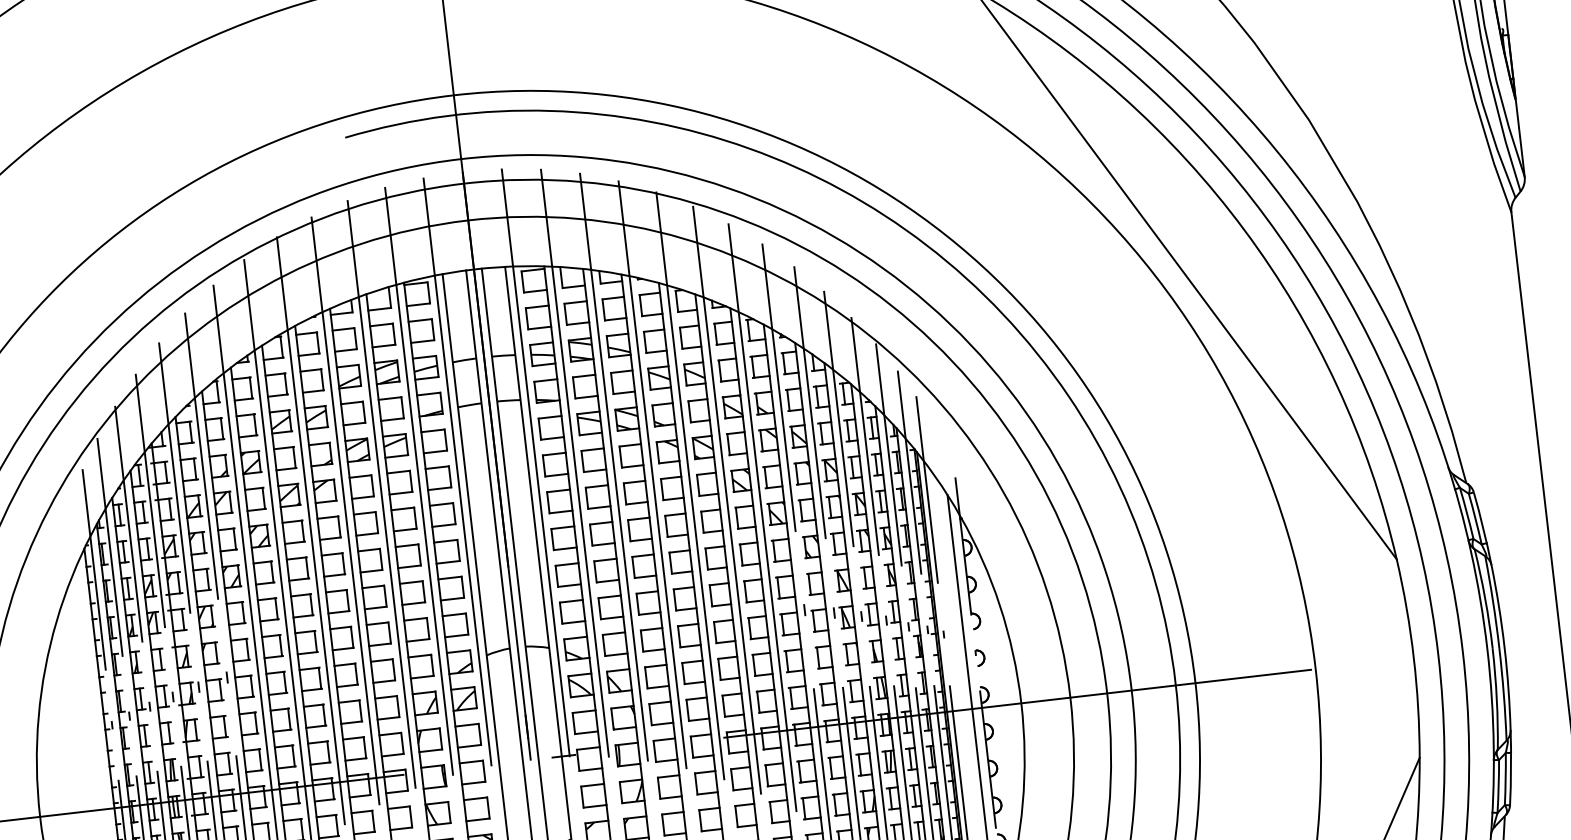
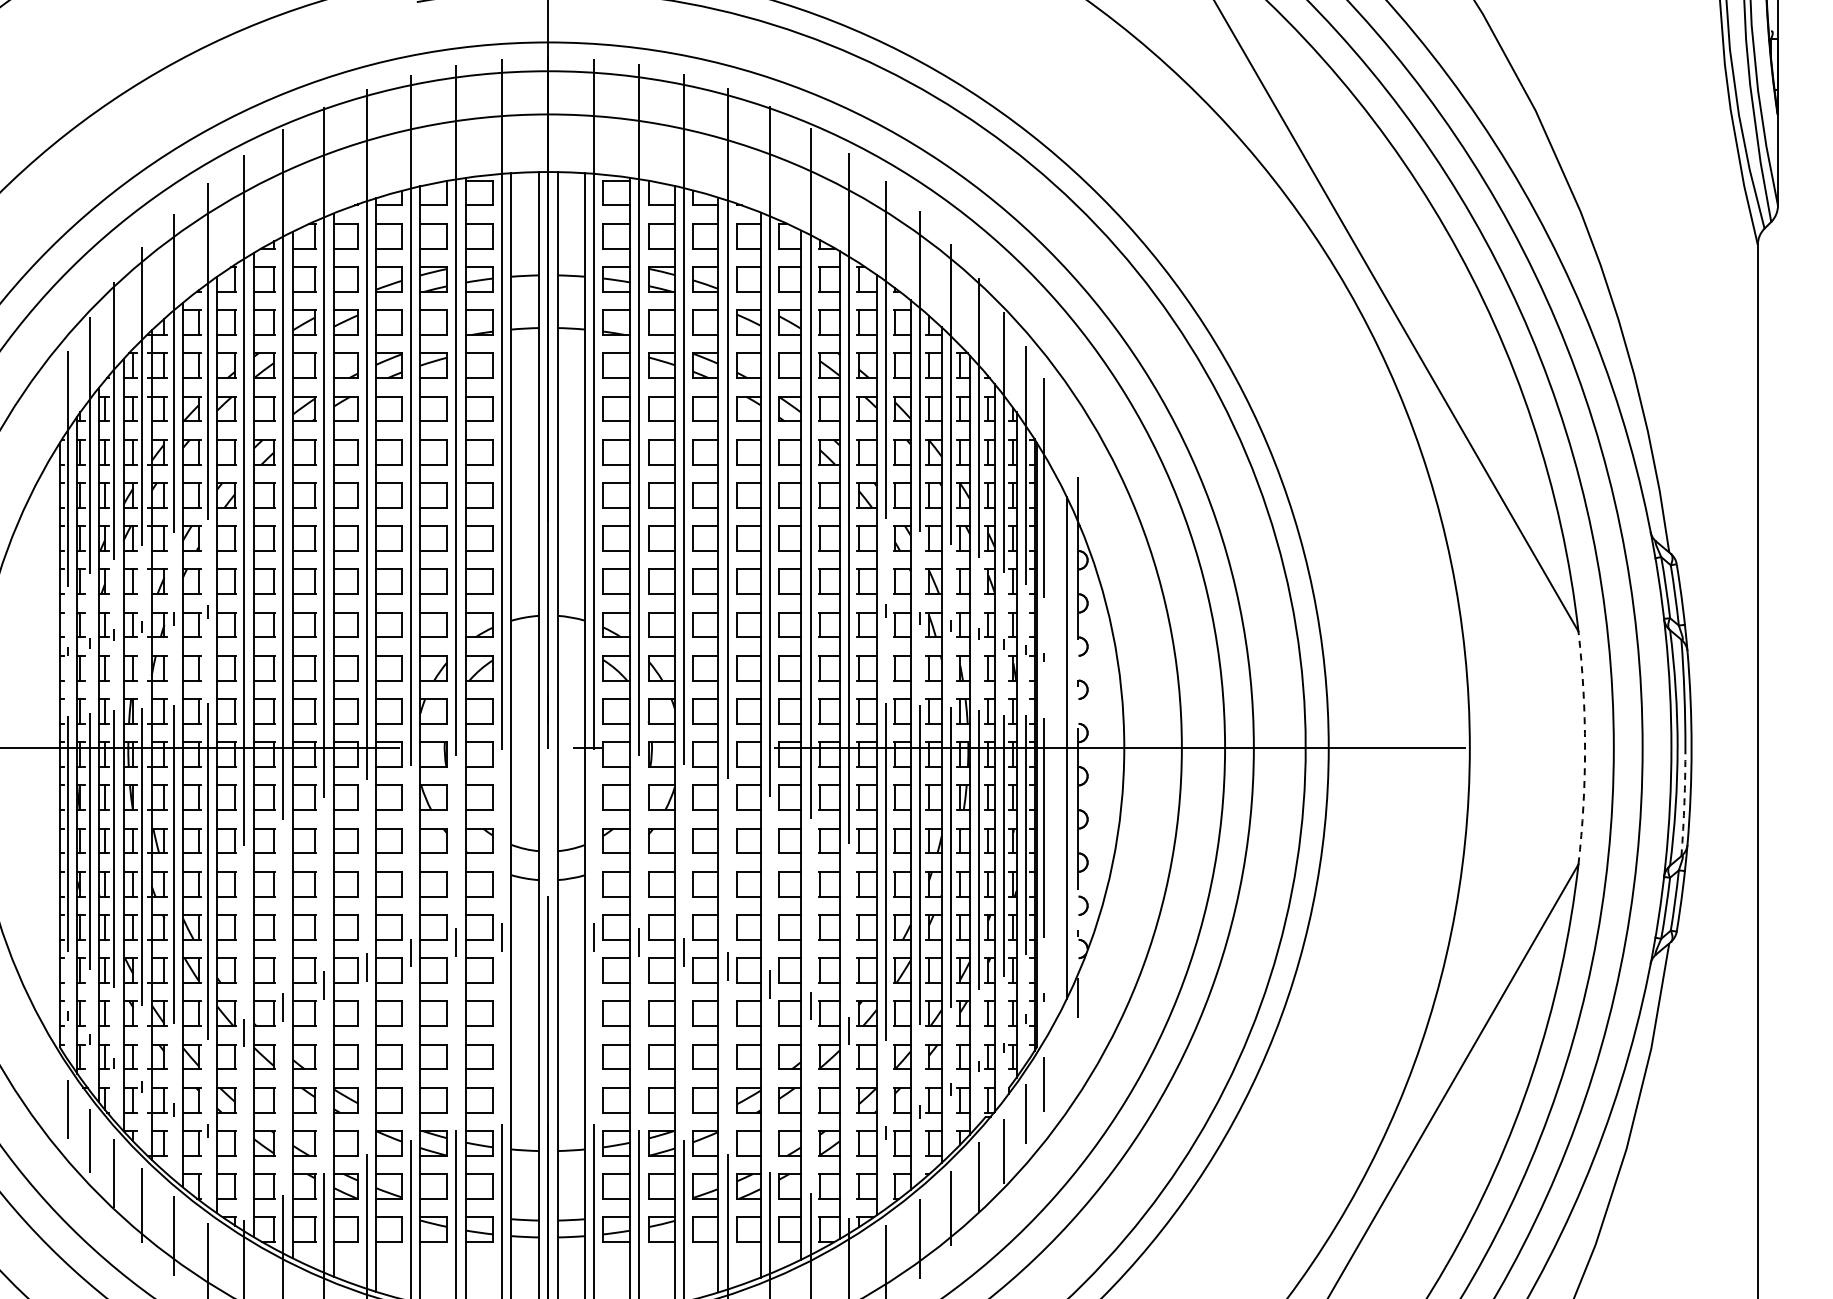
arc: (1414, 657) -> (1585, 747), solid -> dashed
arc: (1503, 694) -> (1684, 802), solid -> dashed

